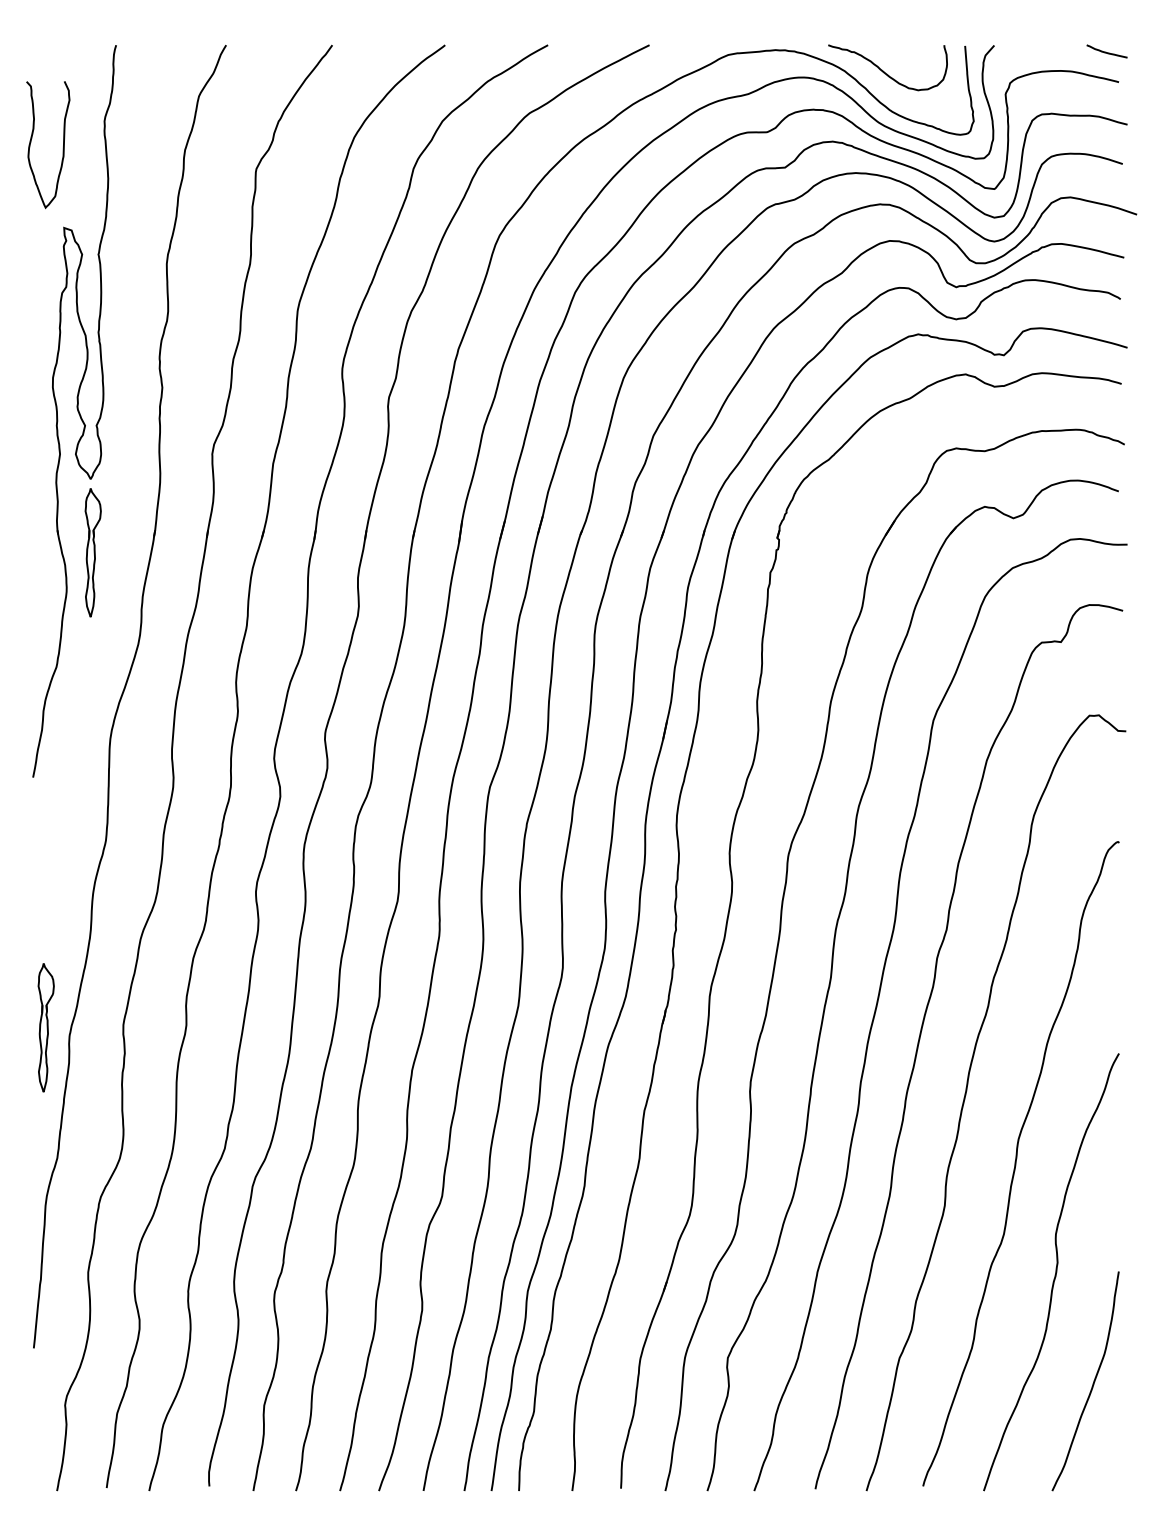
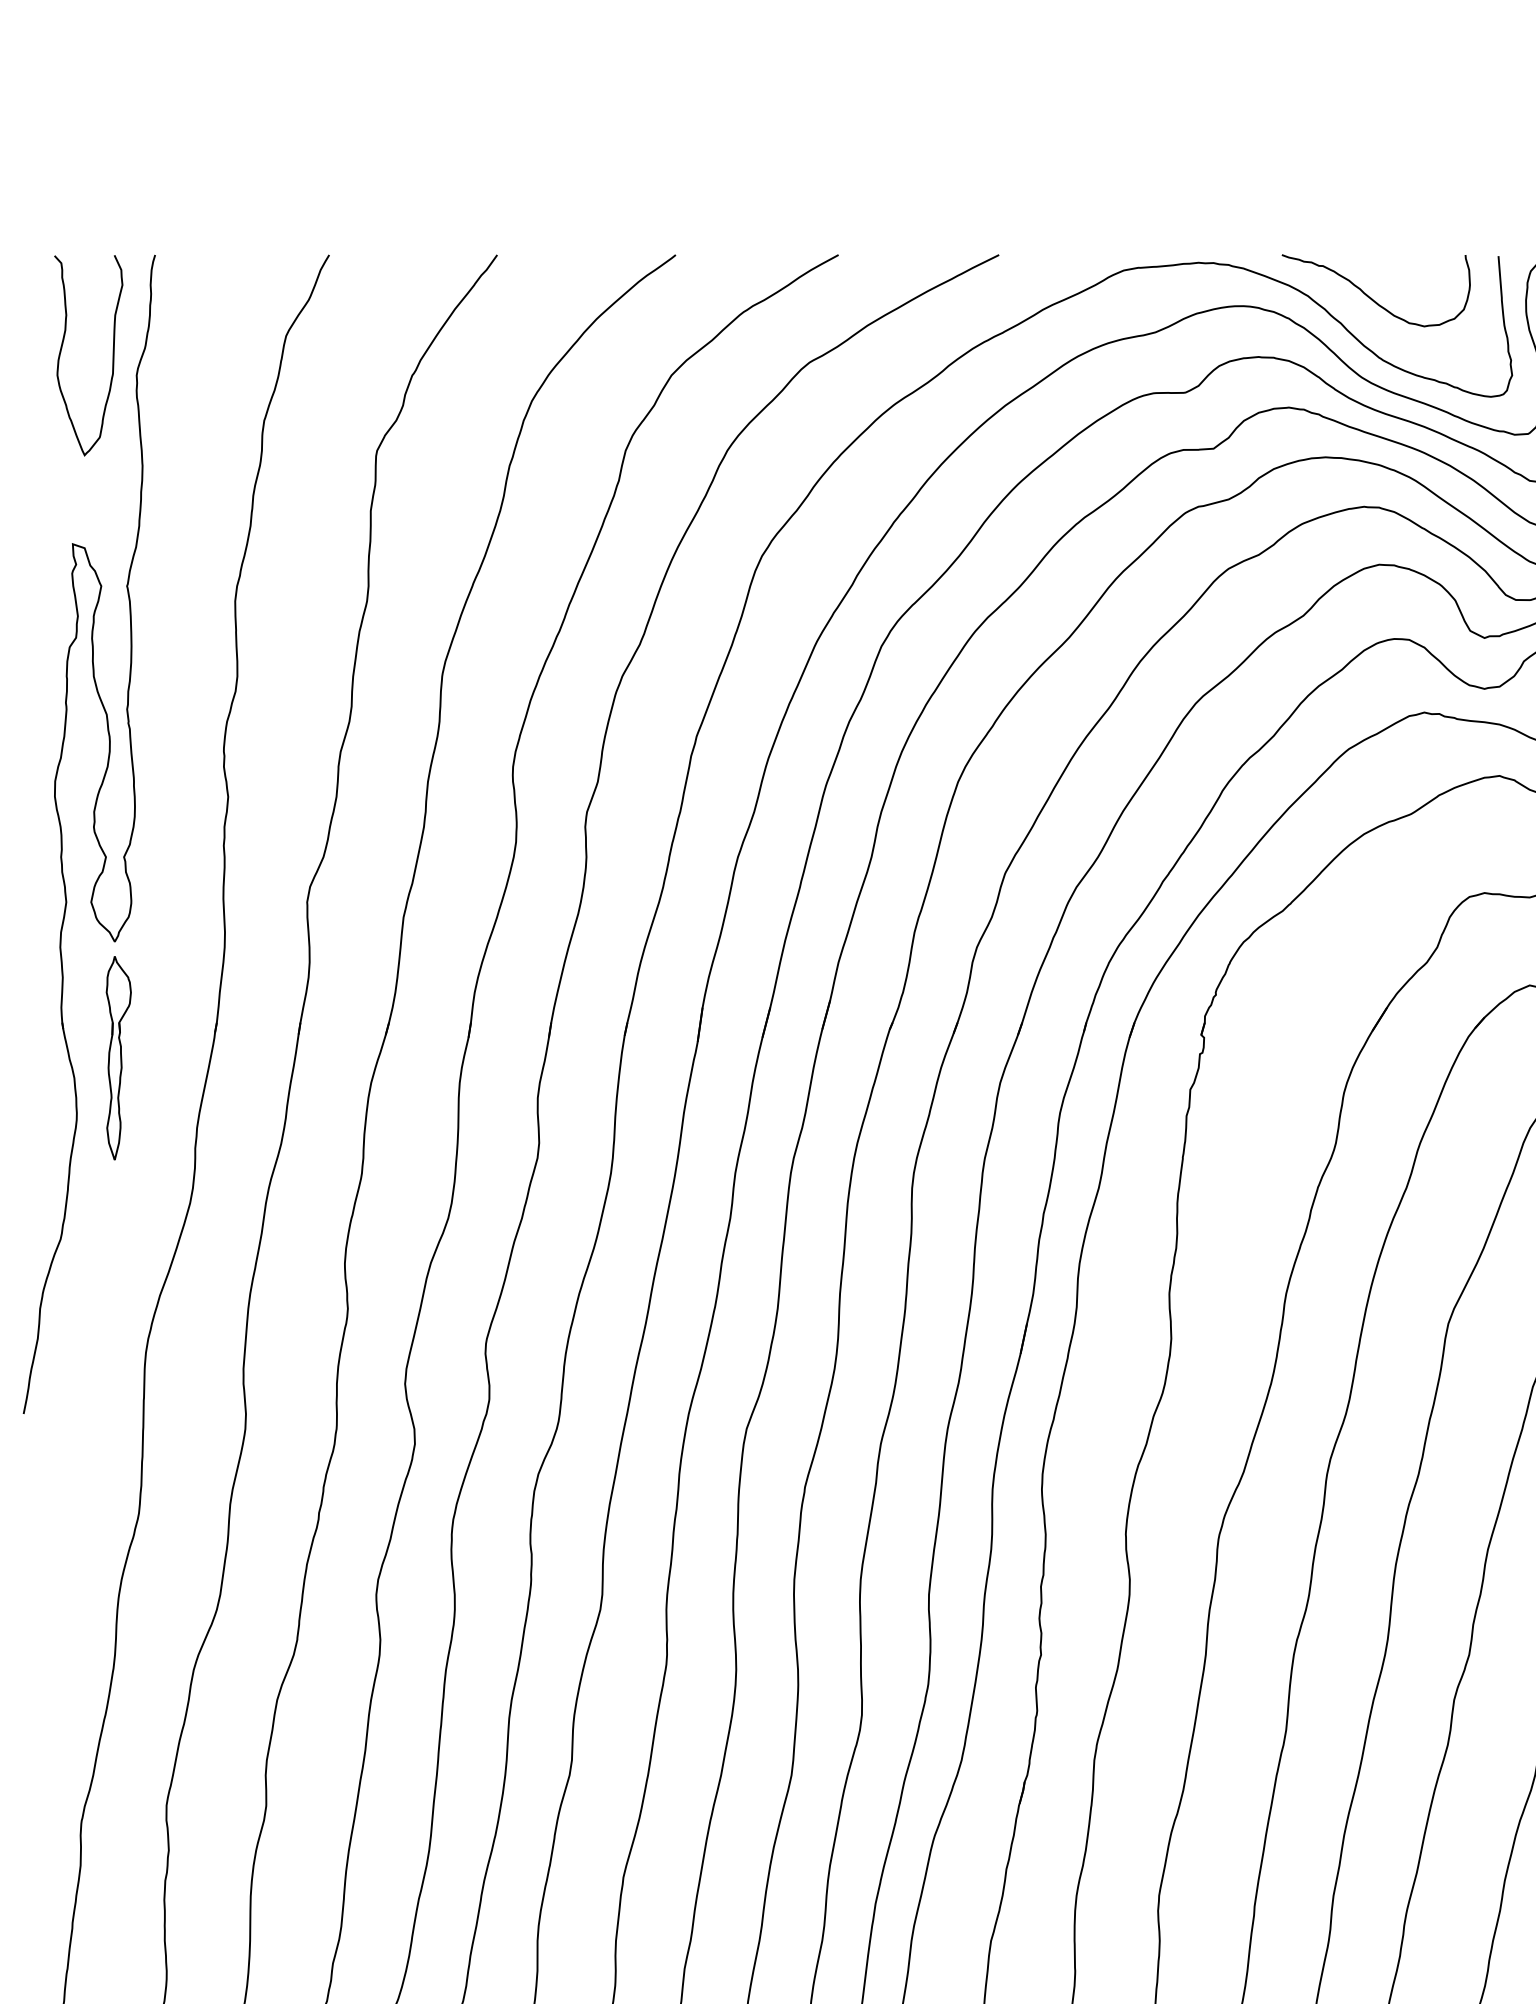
curve: (62, 148) -> (111, 361), moved
part: (45, 1027) -> (43, 1809), removed

